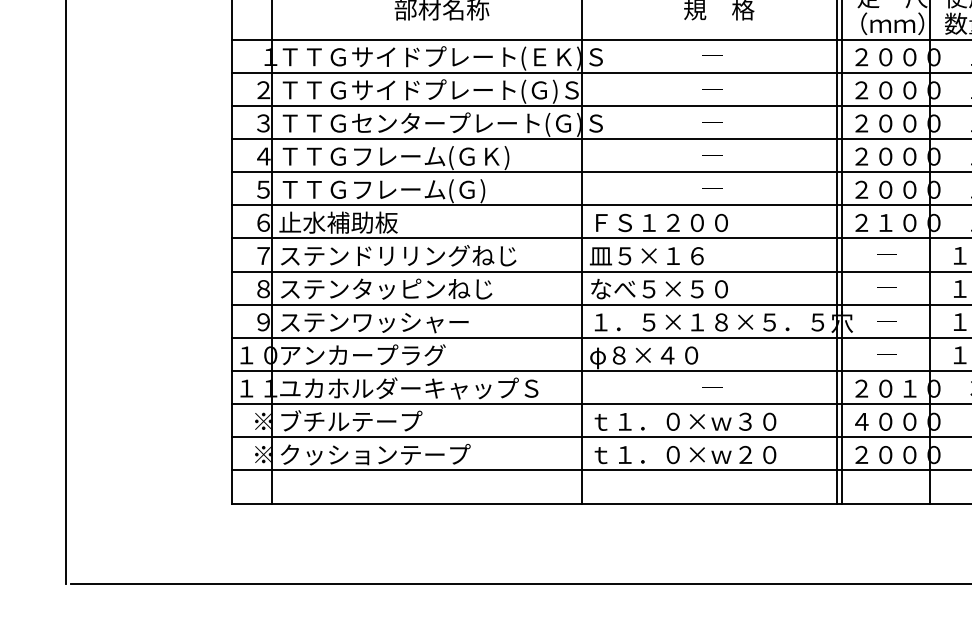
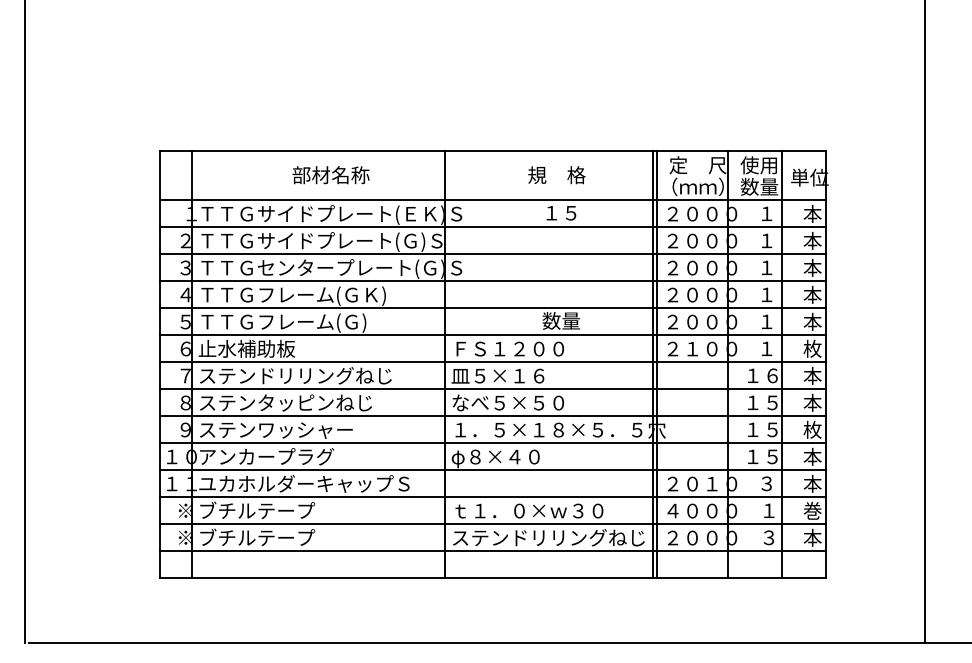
text: (724, 56) -> (561, 213), ― -> １５
text: (724, 187) -> (561, 320), ― -> 数量
text: (376, 454) -> (277, 537), クッションテープ -> ブチルテープ
text: (708, 454) -> (548, 537), ｔ１．０×ｗ２０ -> ステンドリリングねじ

